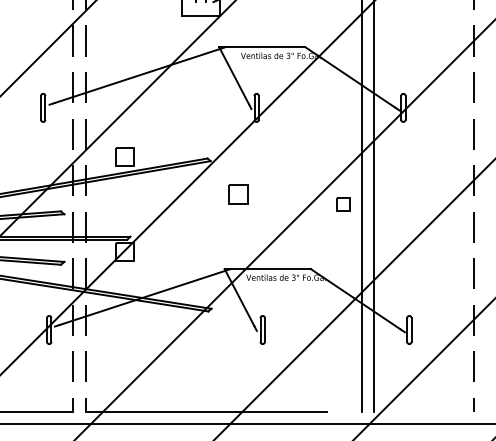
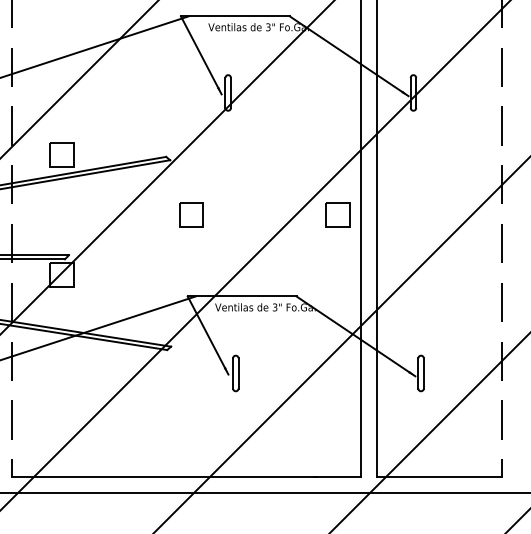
part: (238, 194) -> (191, 214), moved
part: (343, 204) -> (337, 214), size x1.43
line: (342, 411) -> (336, 476), added
line: (423, 411) -> (438, 476), added

